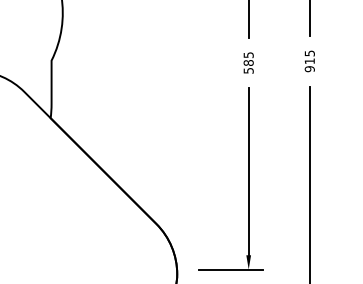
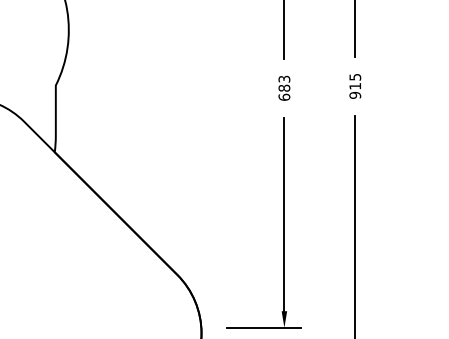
text: (248, 62) -> (284, 87), 585 -> 683

